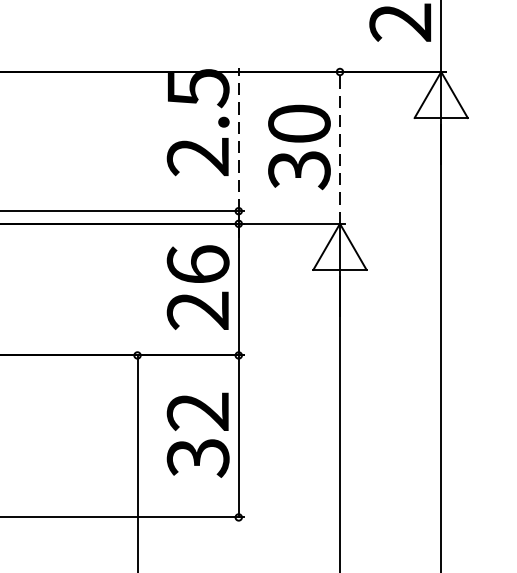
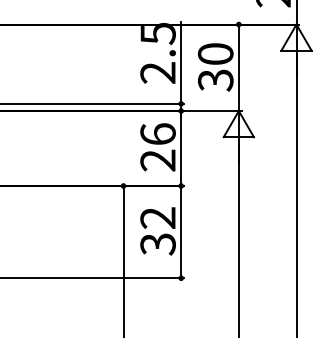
line: (239, 140) -> (181, 63), dashed -> solid
line: (339, 147) -> (238, 67), dashed -> solid

